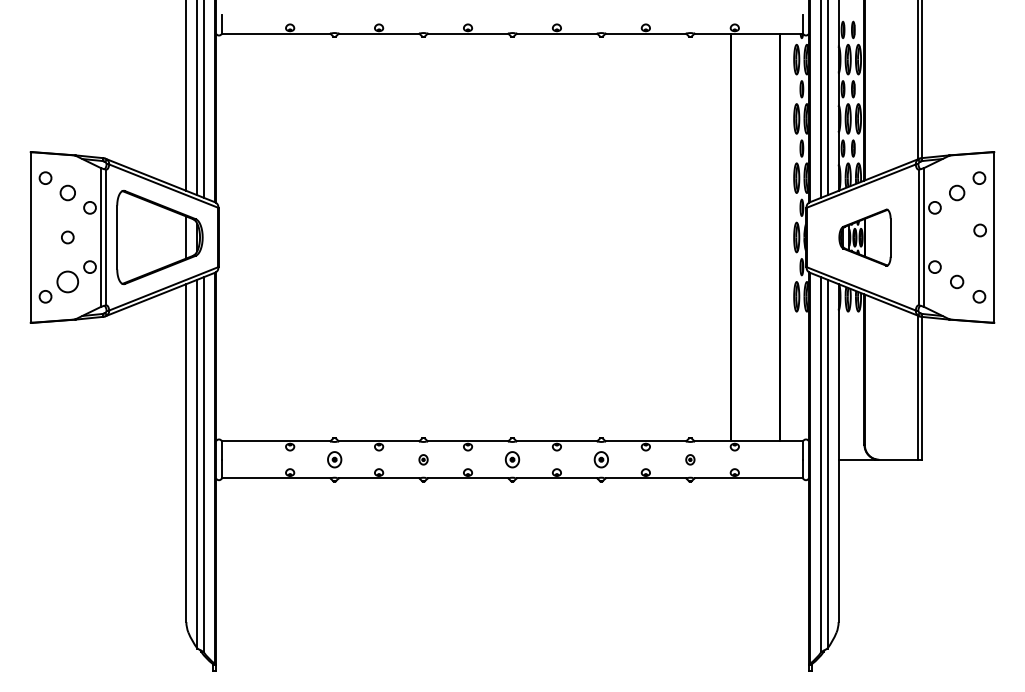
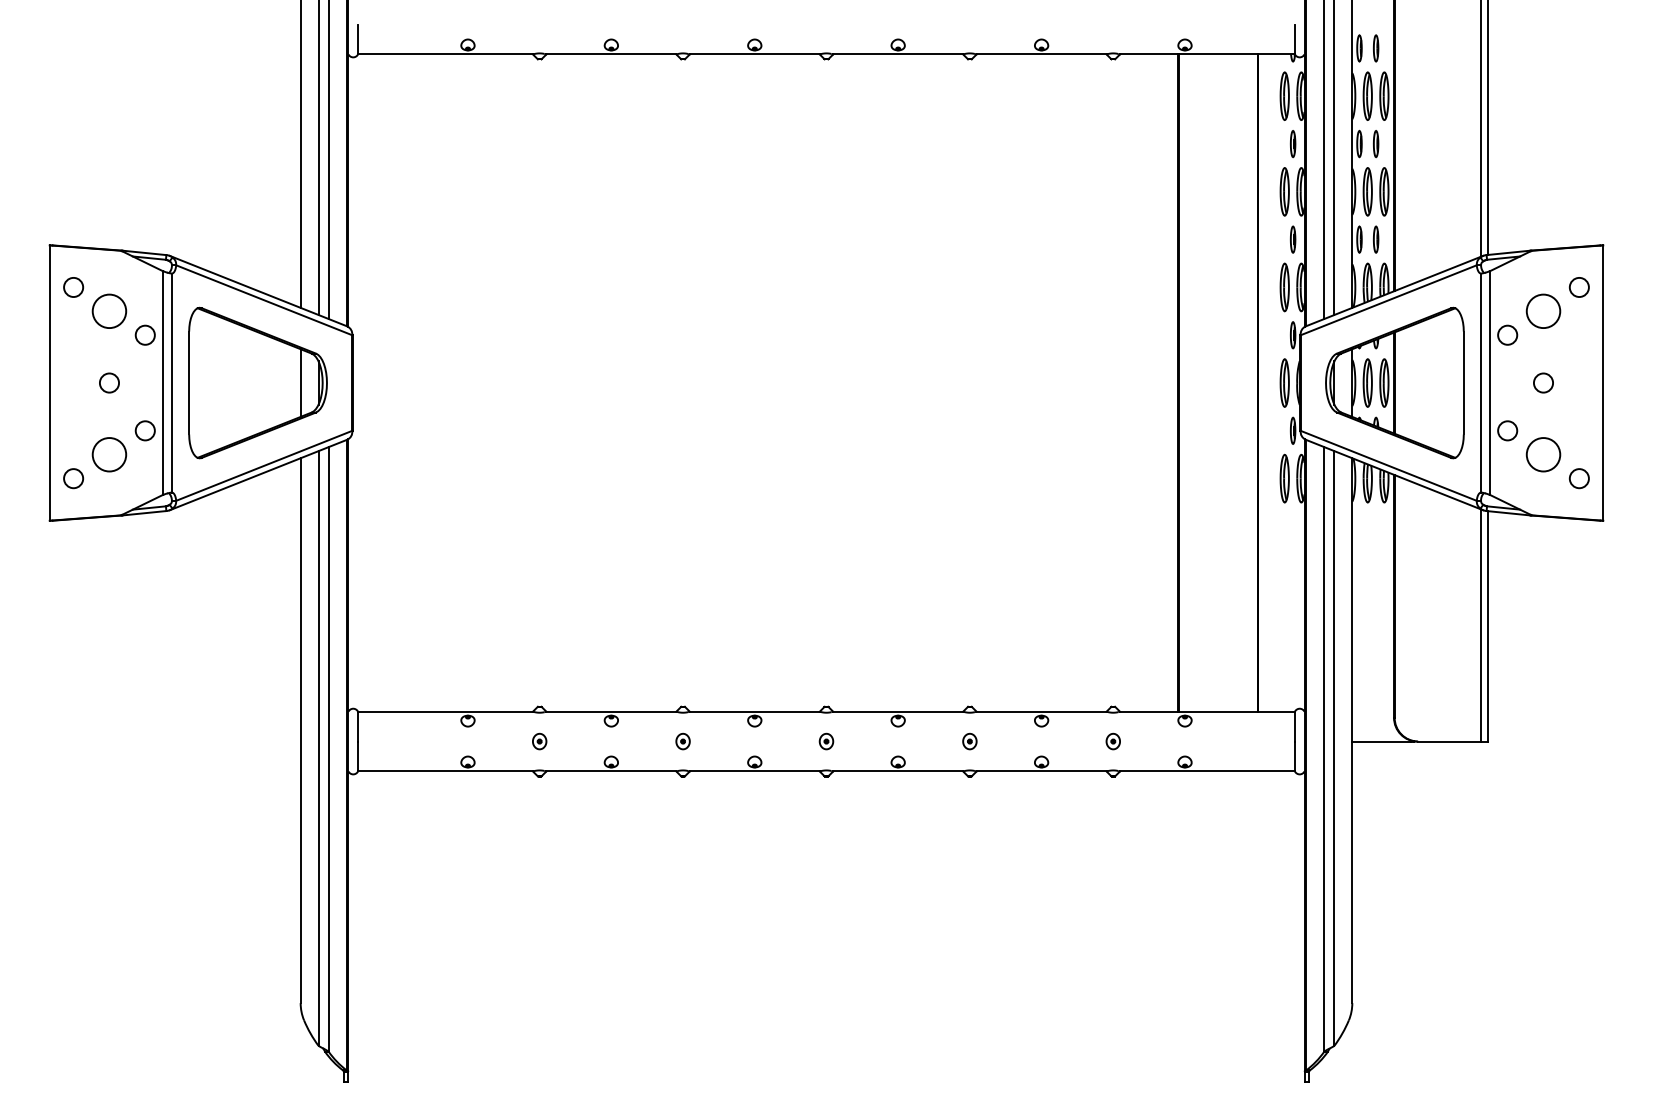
circle: (67, 192) -> (108, 310), size x1.43
circle: (956, 192) -> (1542, 310), size x1.43
circle: (979, 230) -> (1542, 383), moved
part: (864, 237) -> (1394, 383), size x1.67
circle: (956, 281) -> (1542, 454), size x1.67
part: (334, 459) -> (539, 741), size x0.62
part: (512, 459) -> (826, 741), size x0.62
part: (601, 459) -> (970, 741), size x0.62

